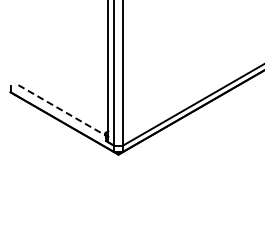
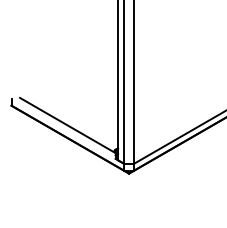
line: (62, 110) -> (68, 125), dashed -> solid

